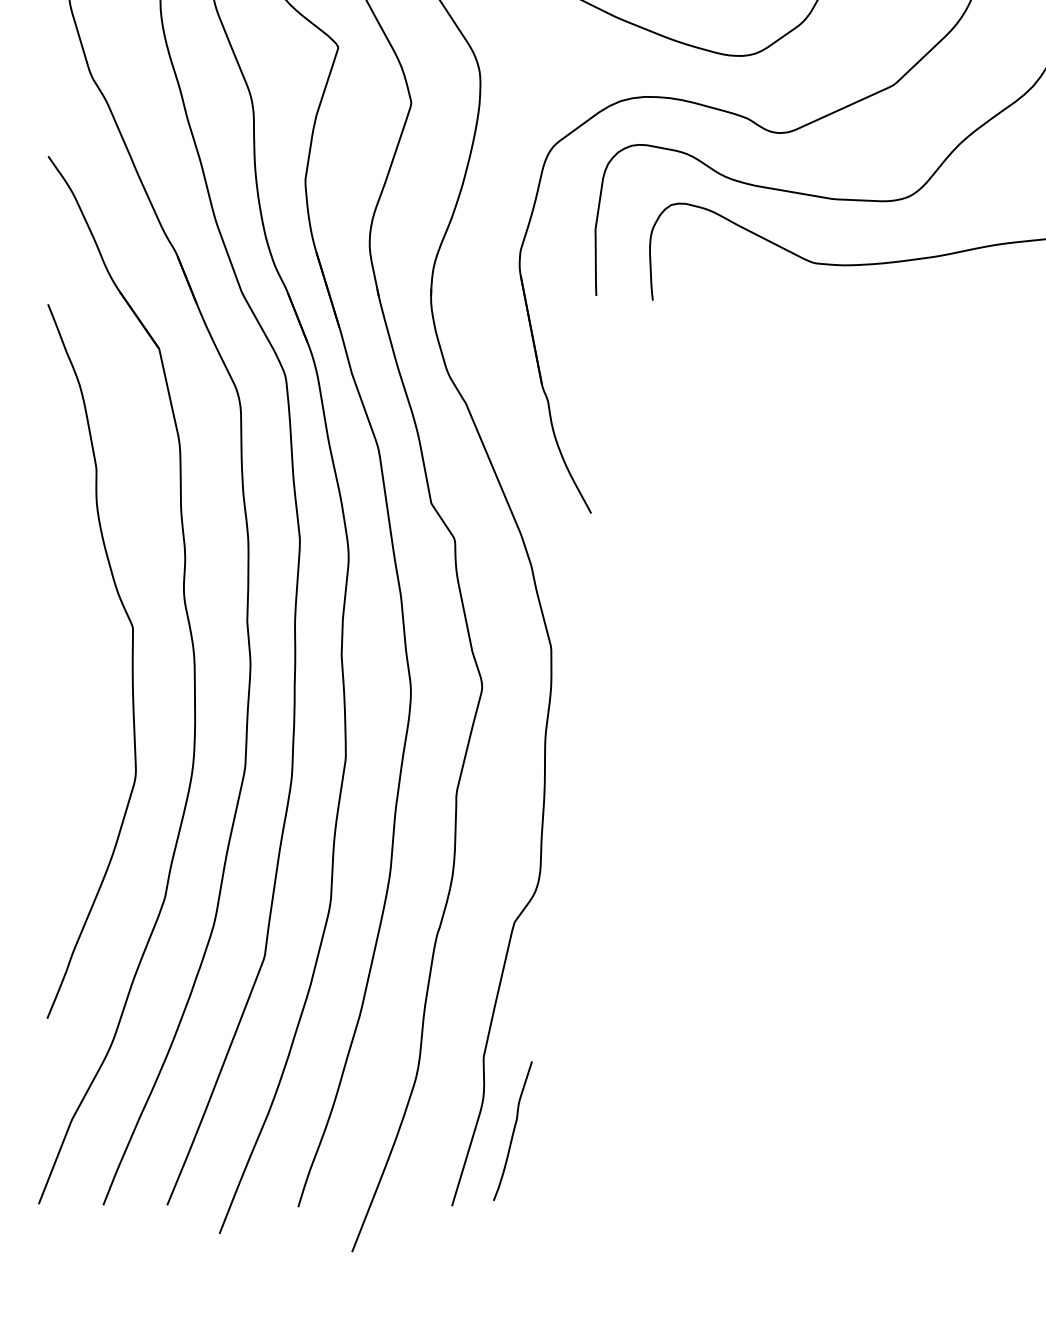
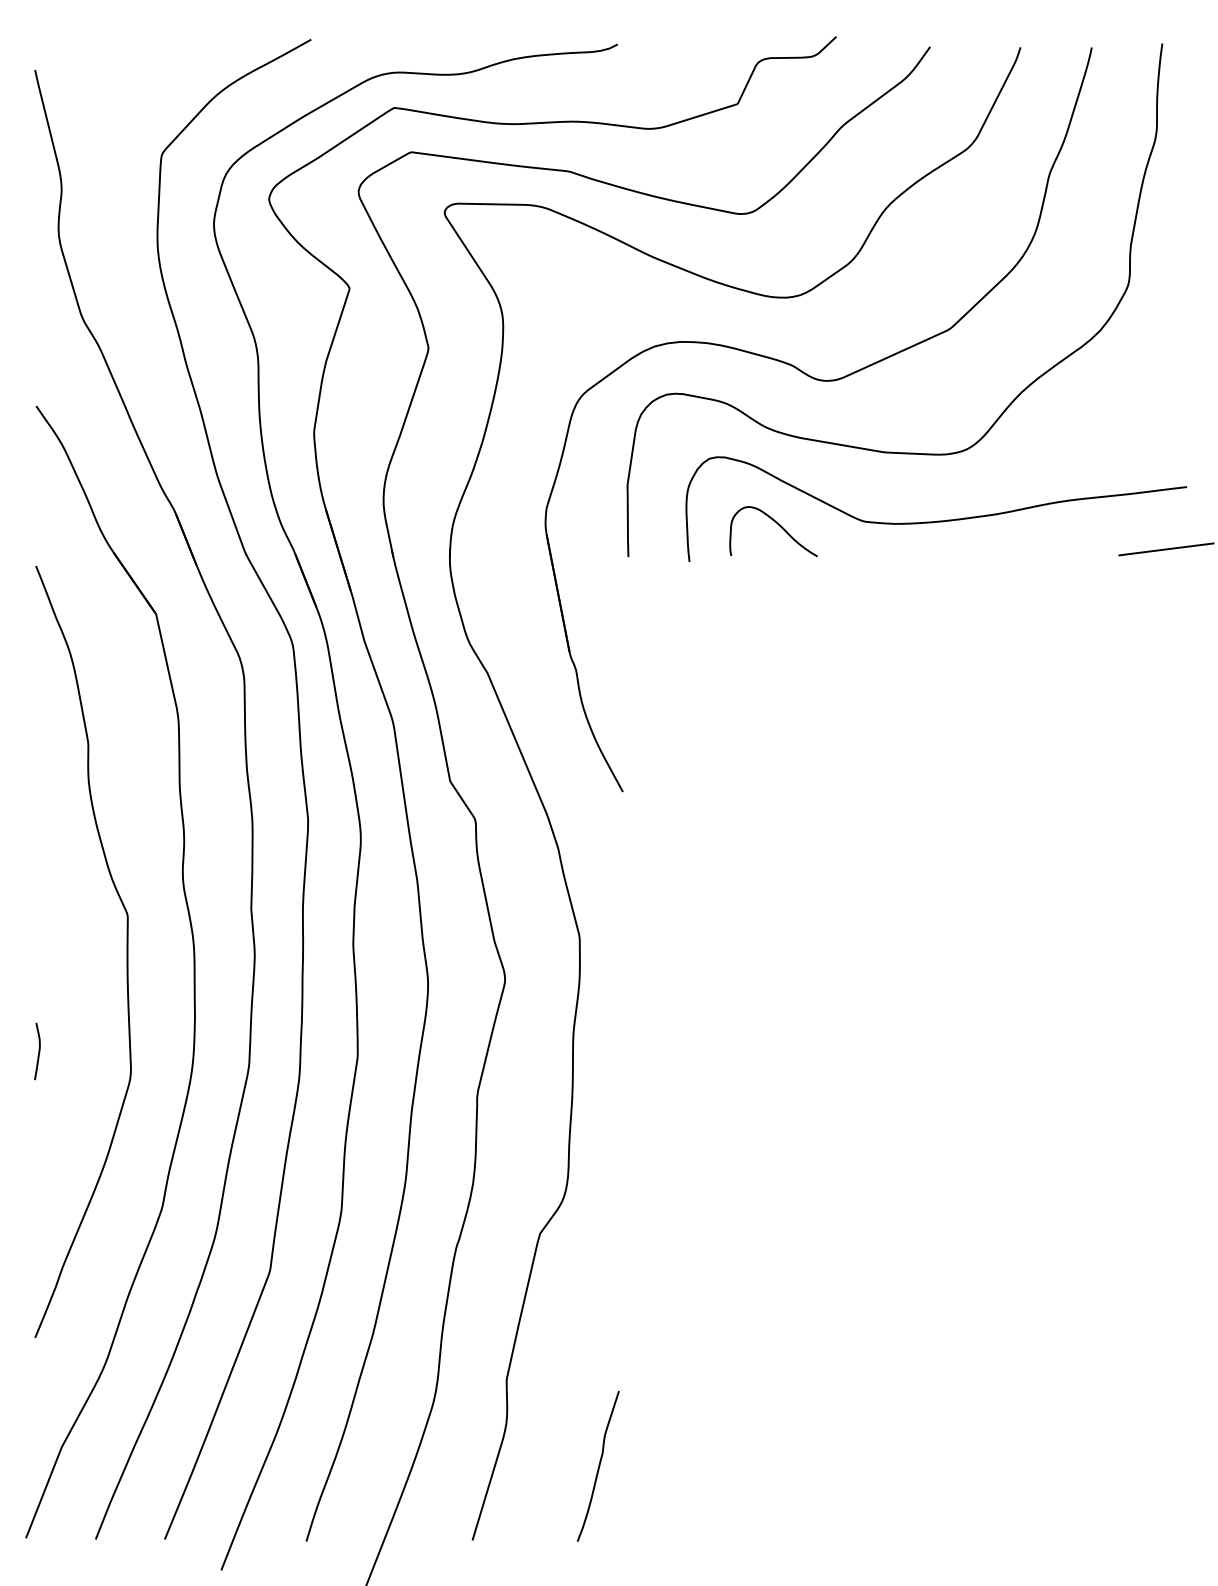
curve: (735, 266) -> (778, 525), added
curve: (50, 753) -> (38, 1051), added
curve: (513, 1131) -> (598, 1466), moved

